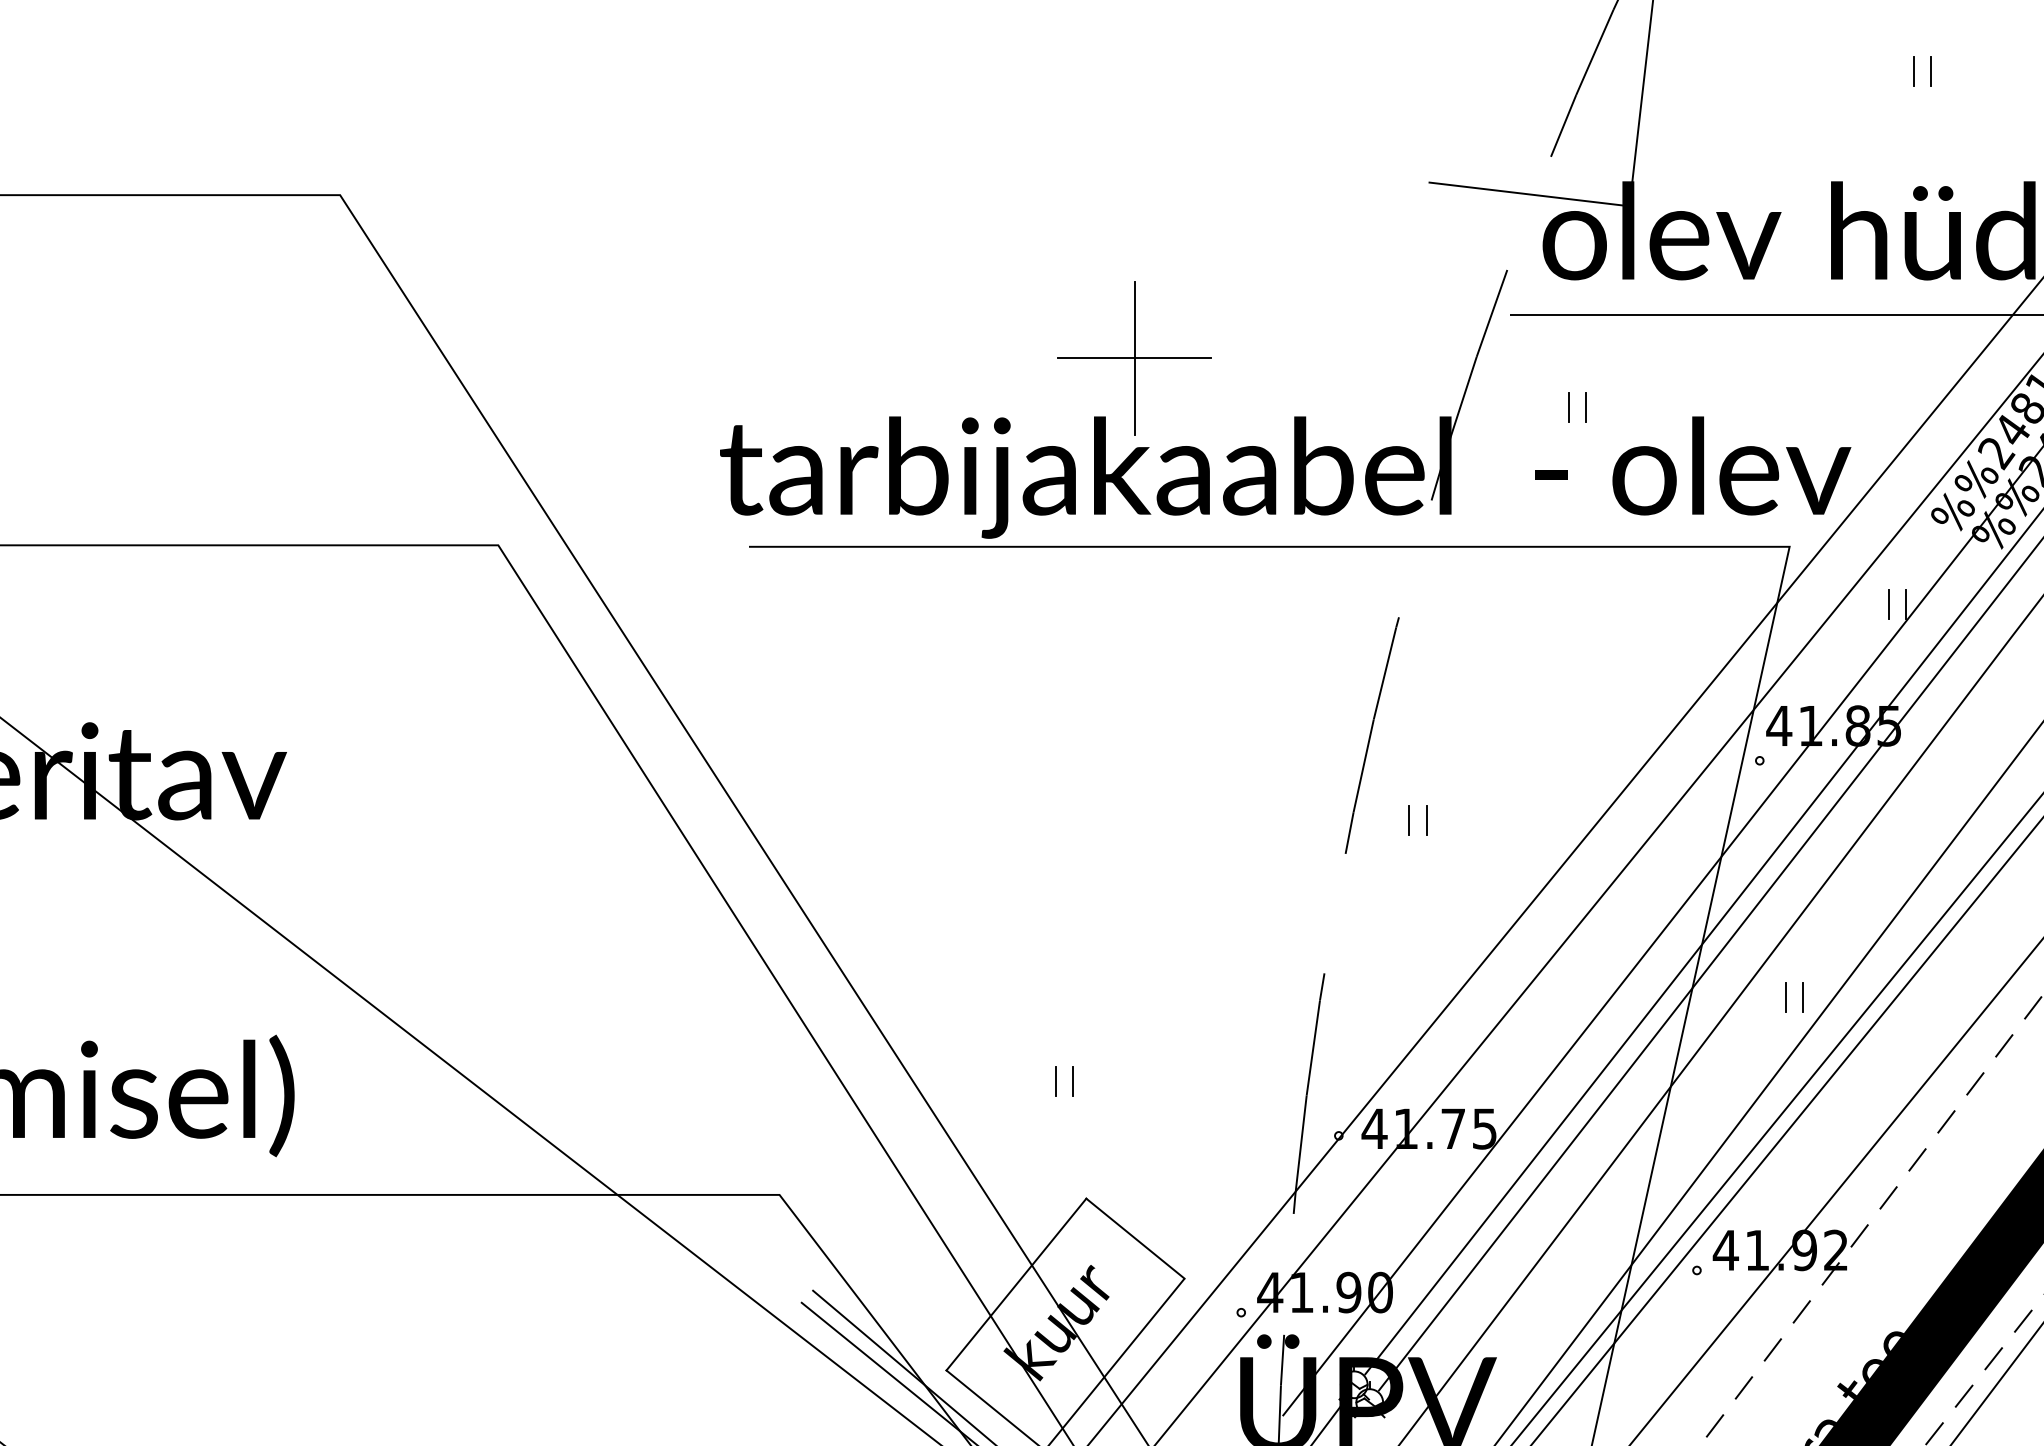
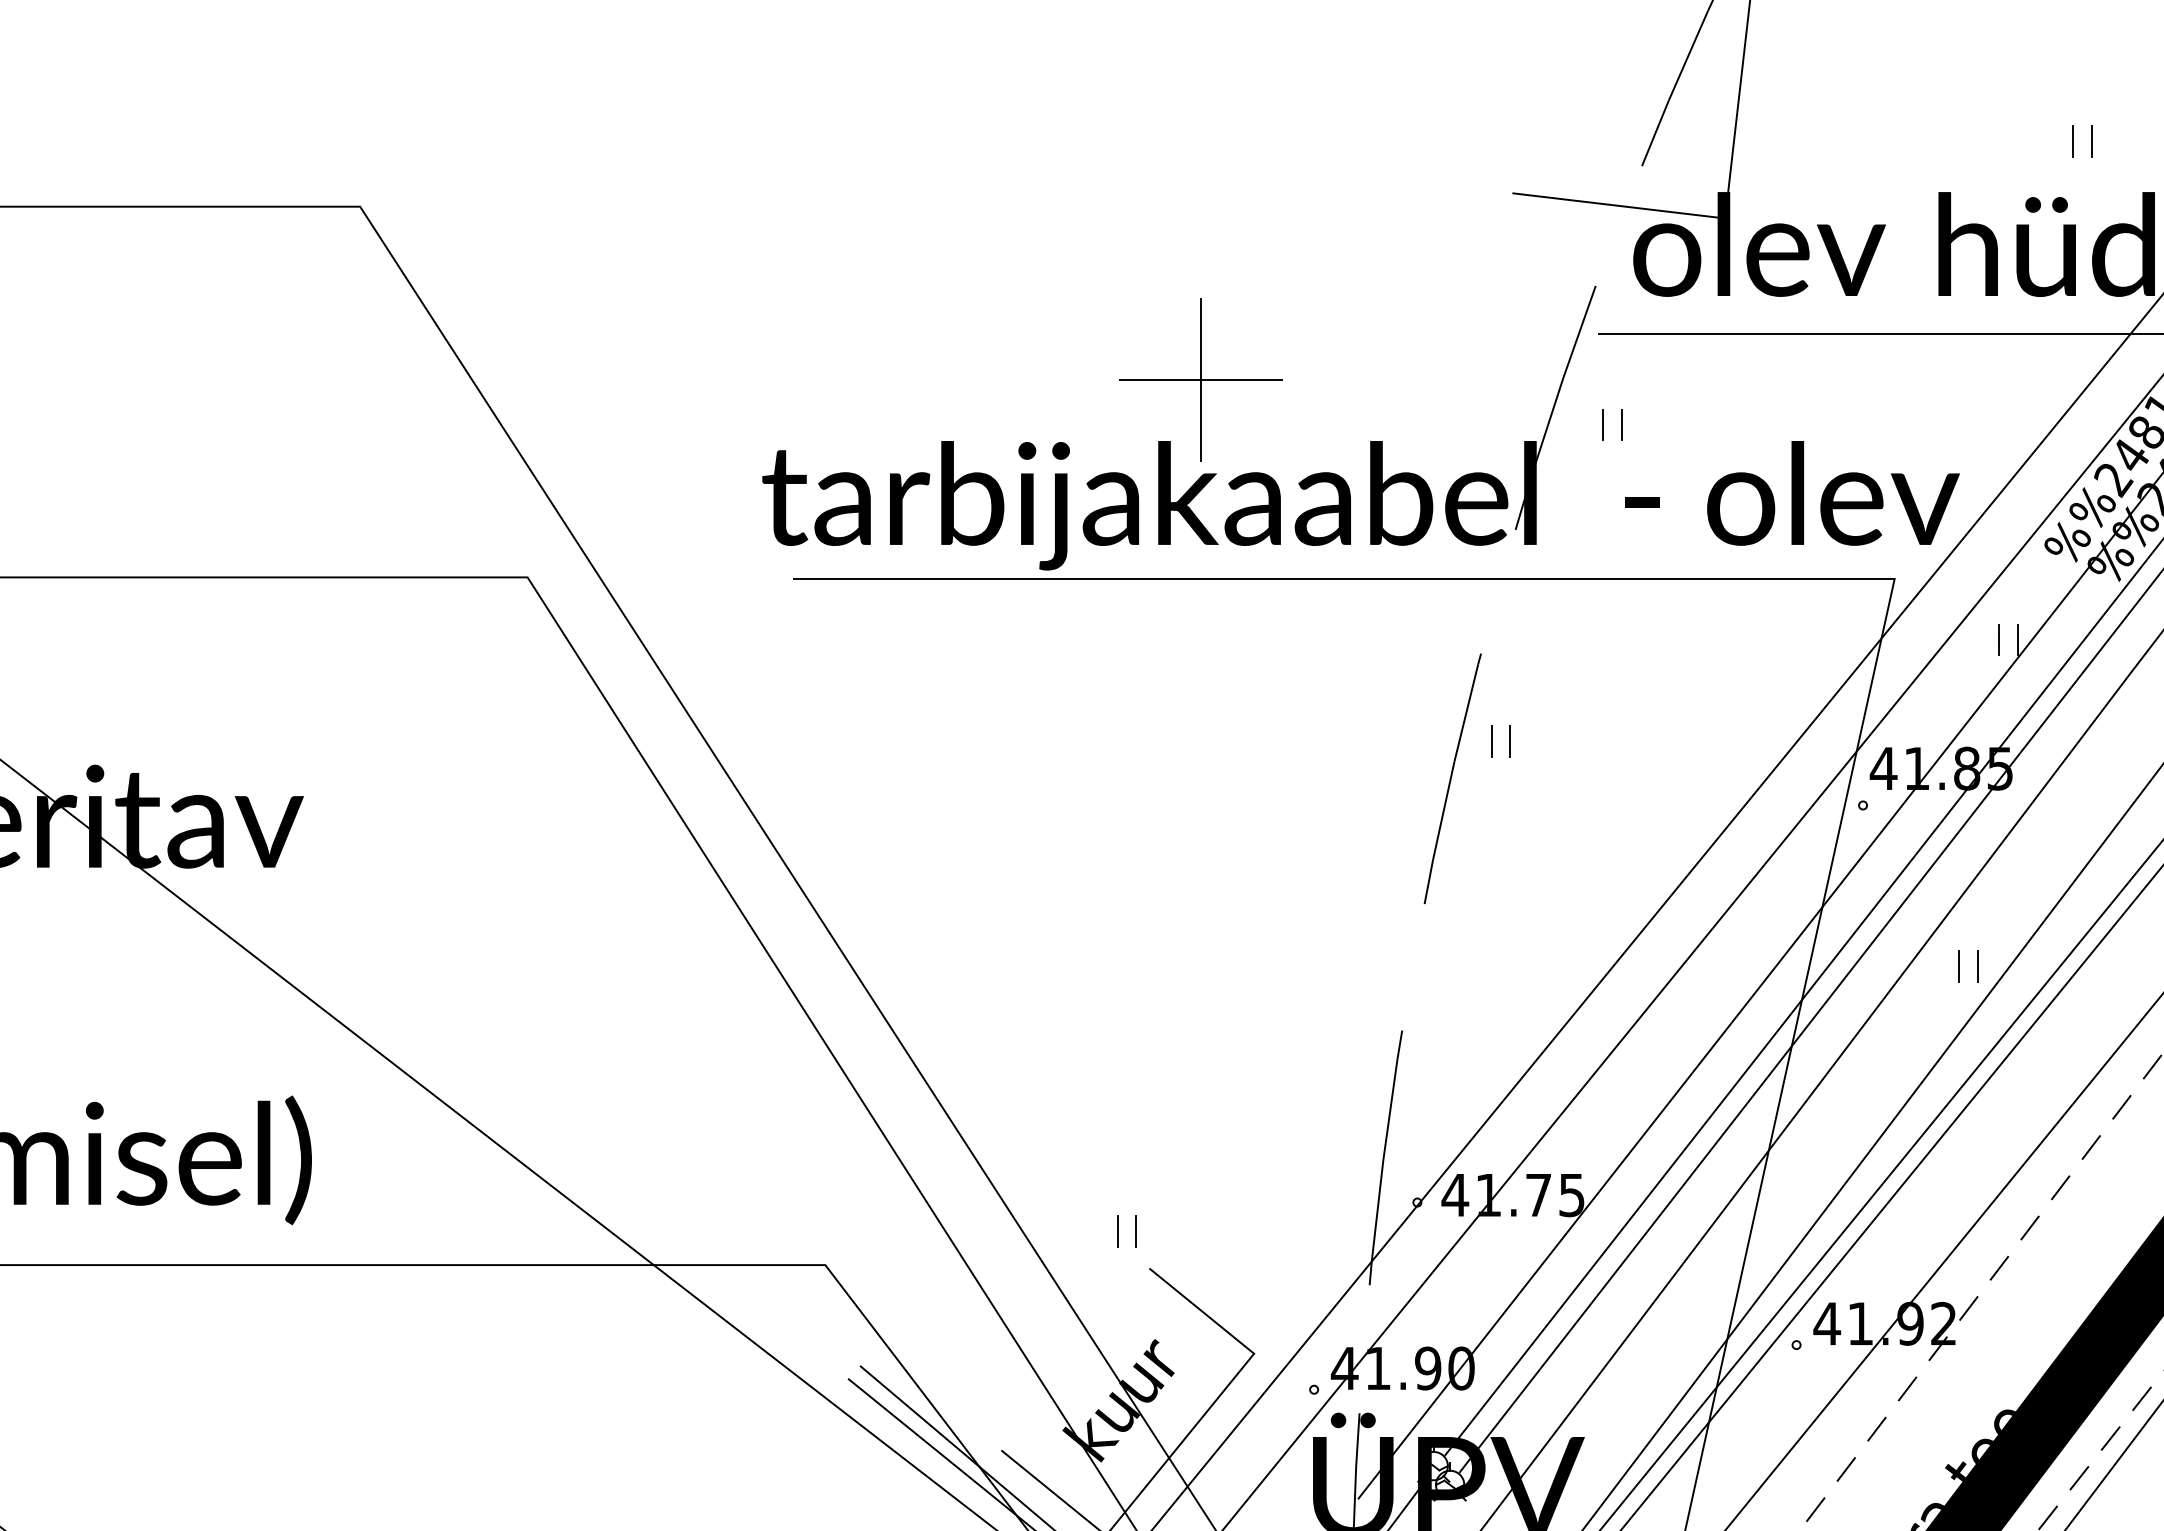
part: (1914, 71) -> (2073, 141), moved
part: (1569, 407) -> (1603, 424), moved
part: (1409, 820) -> (1492, 741), moved
part: (1785, 997) -> (1959, 966), moved
part: (1056, 1081) -> (1118, 1231), moved
line: (1016, 1284) -> (1076, 1359), removed

